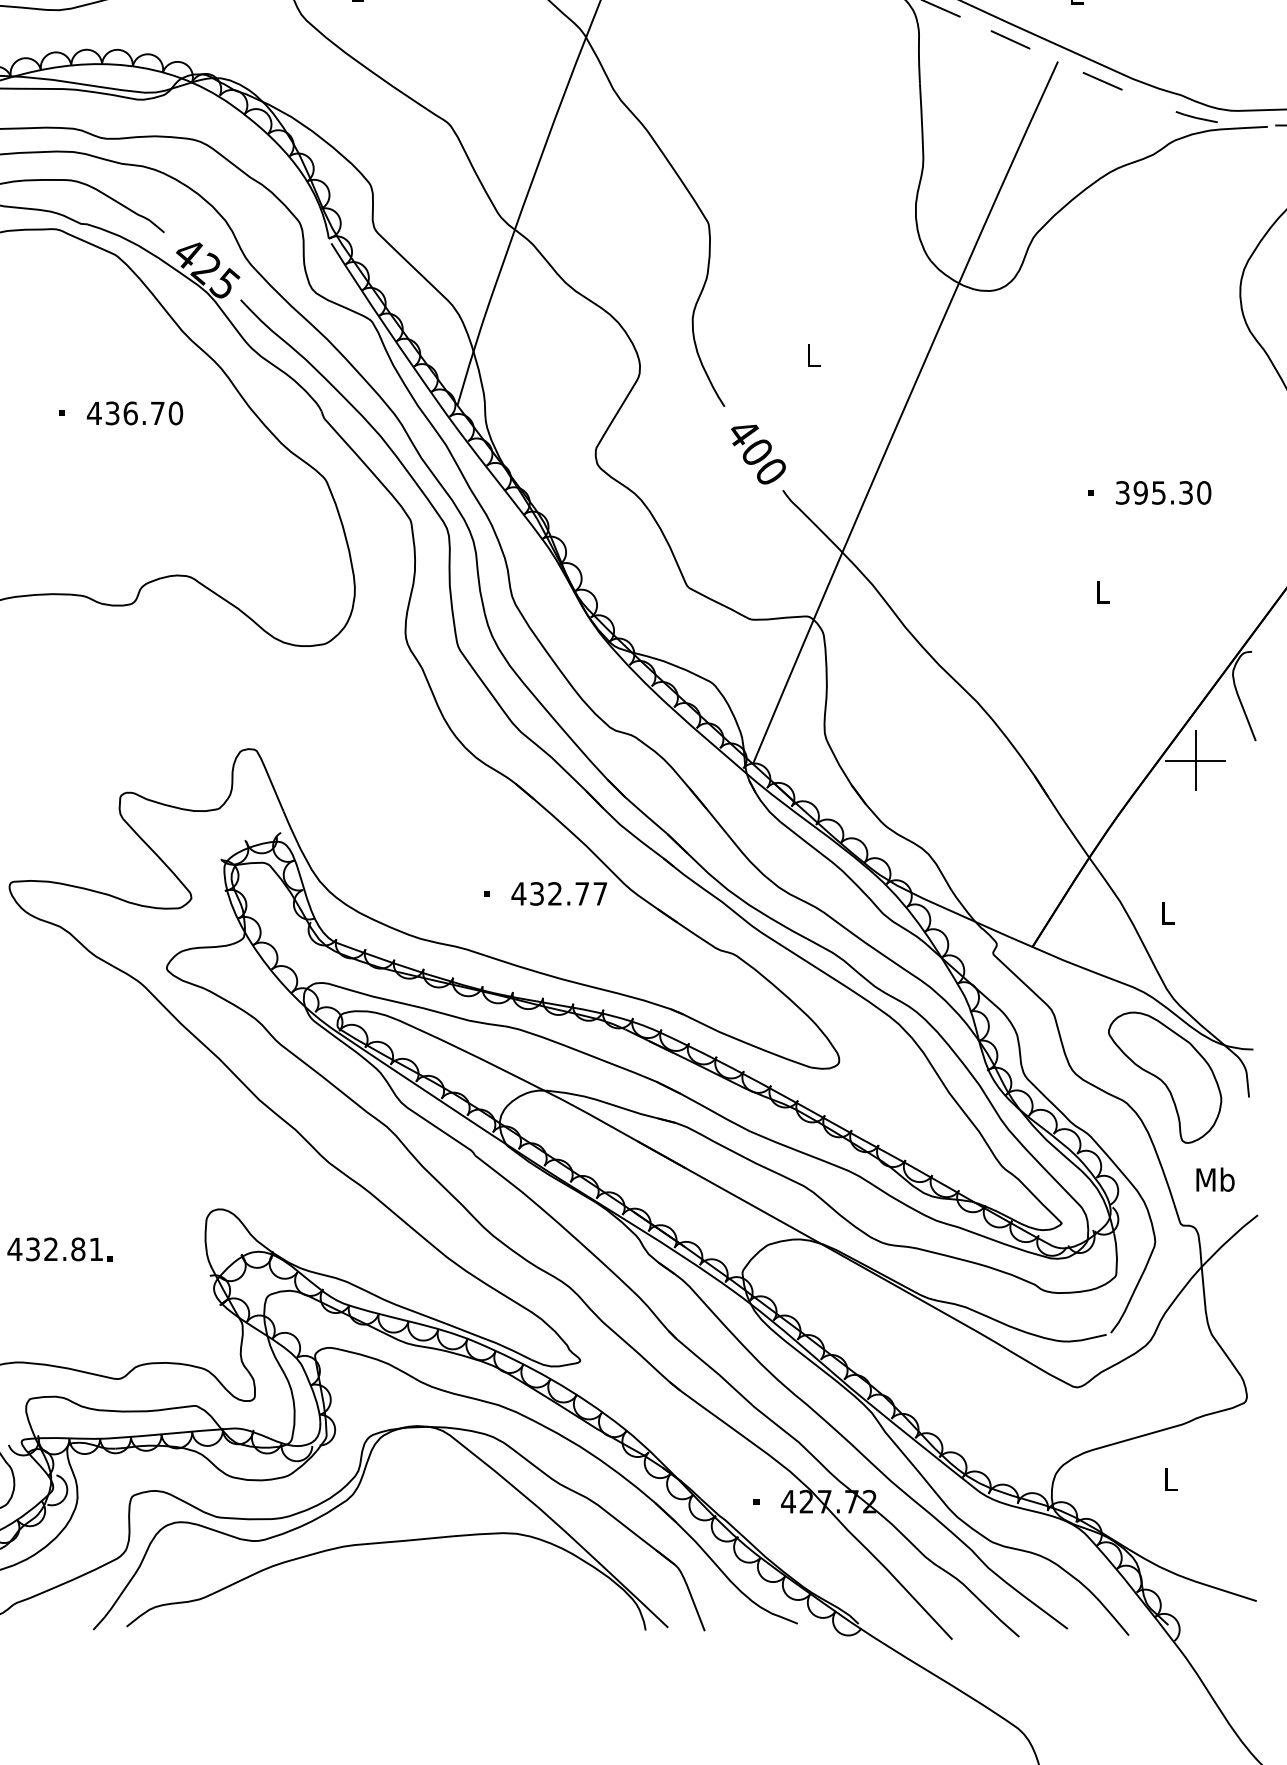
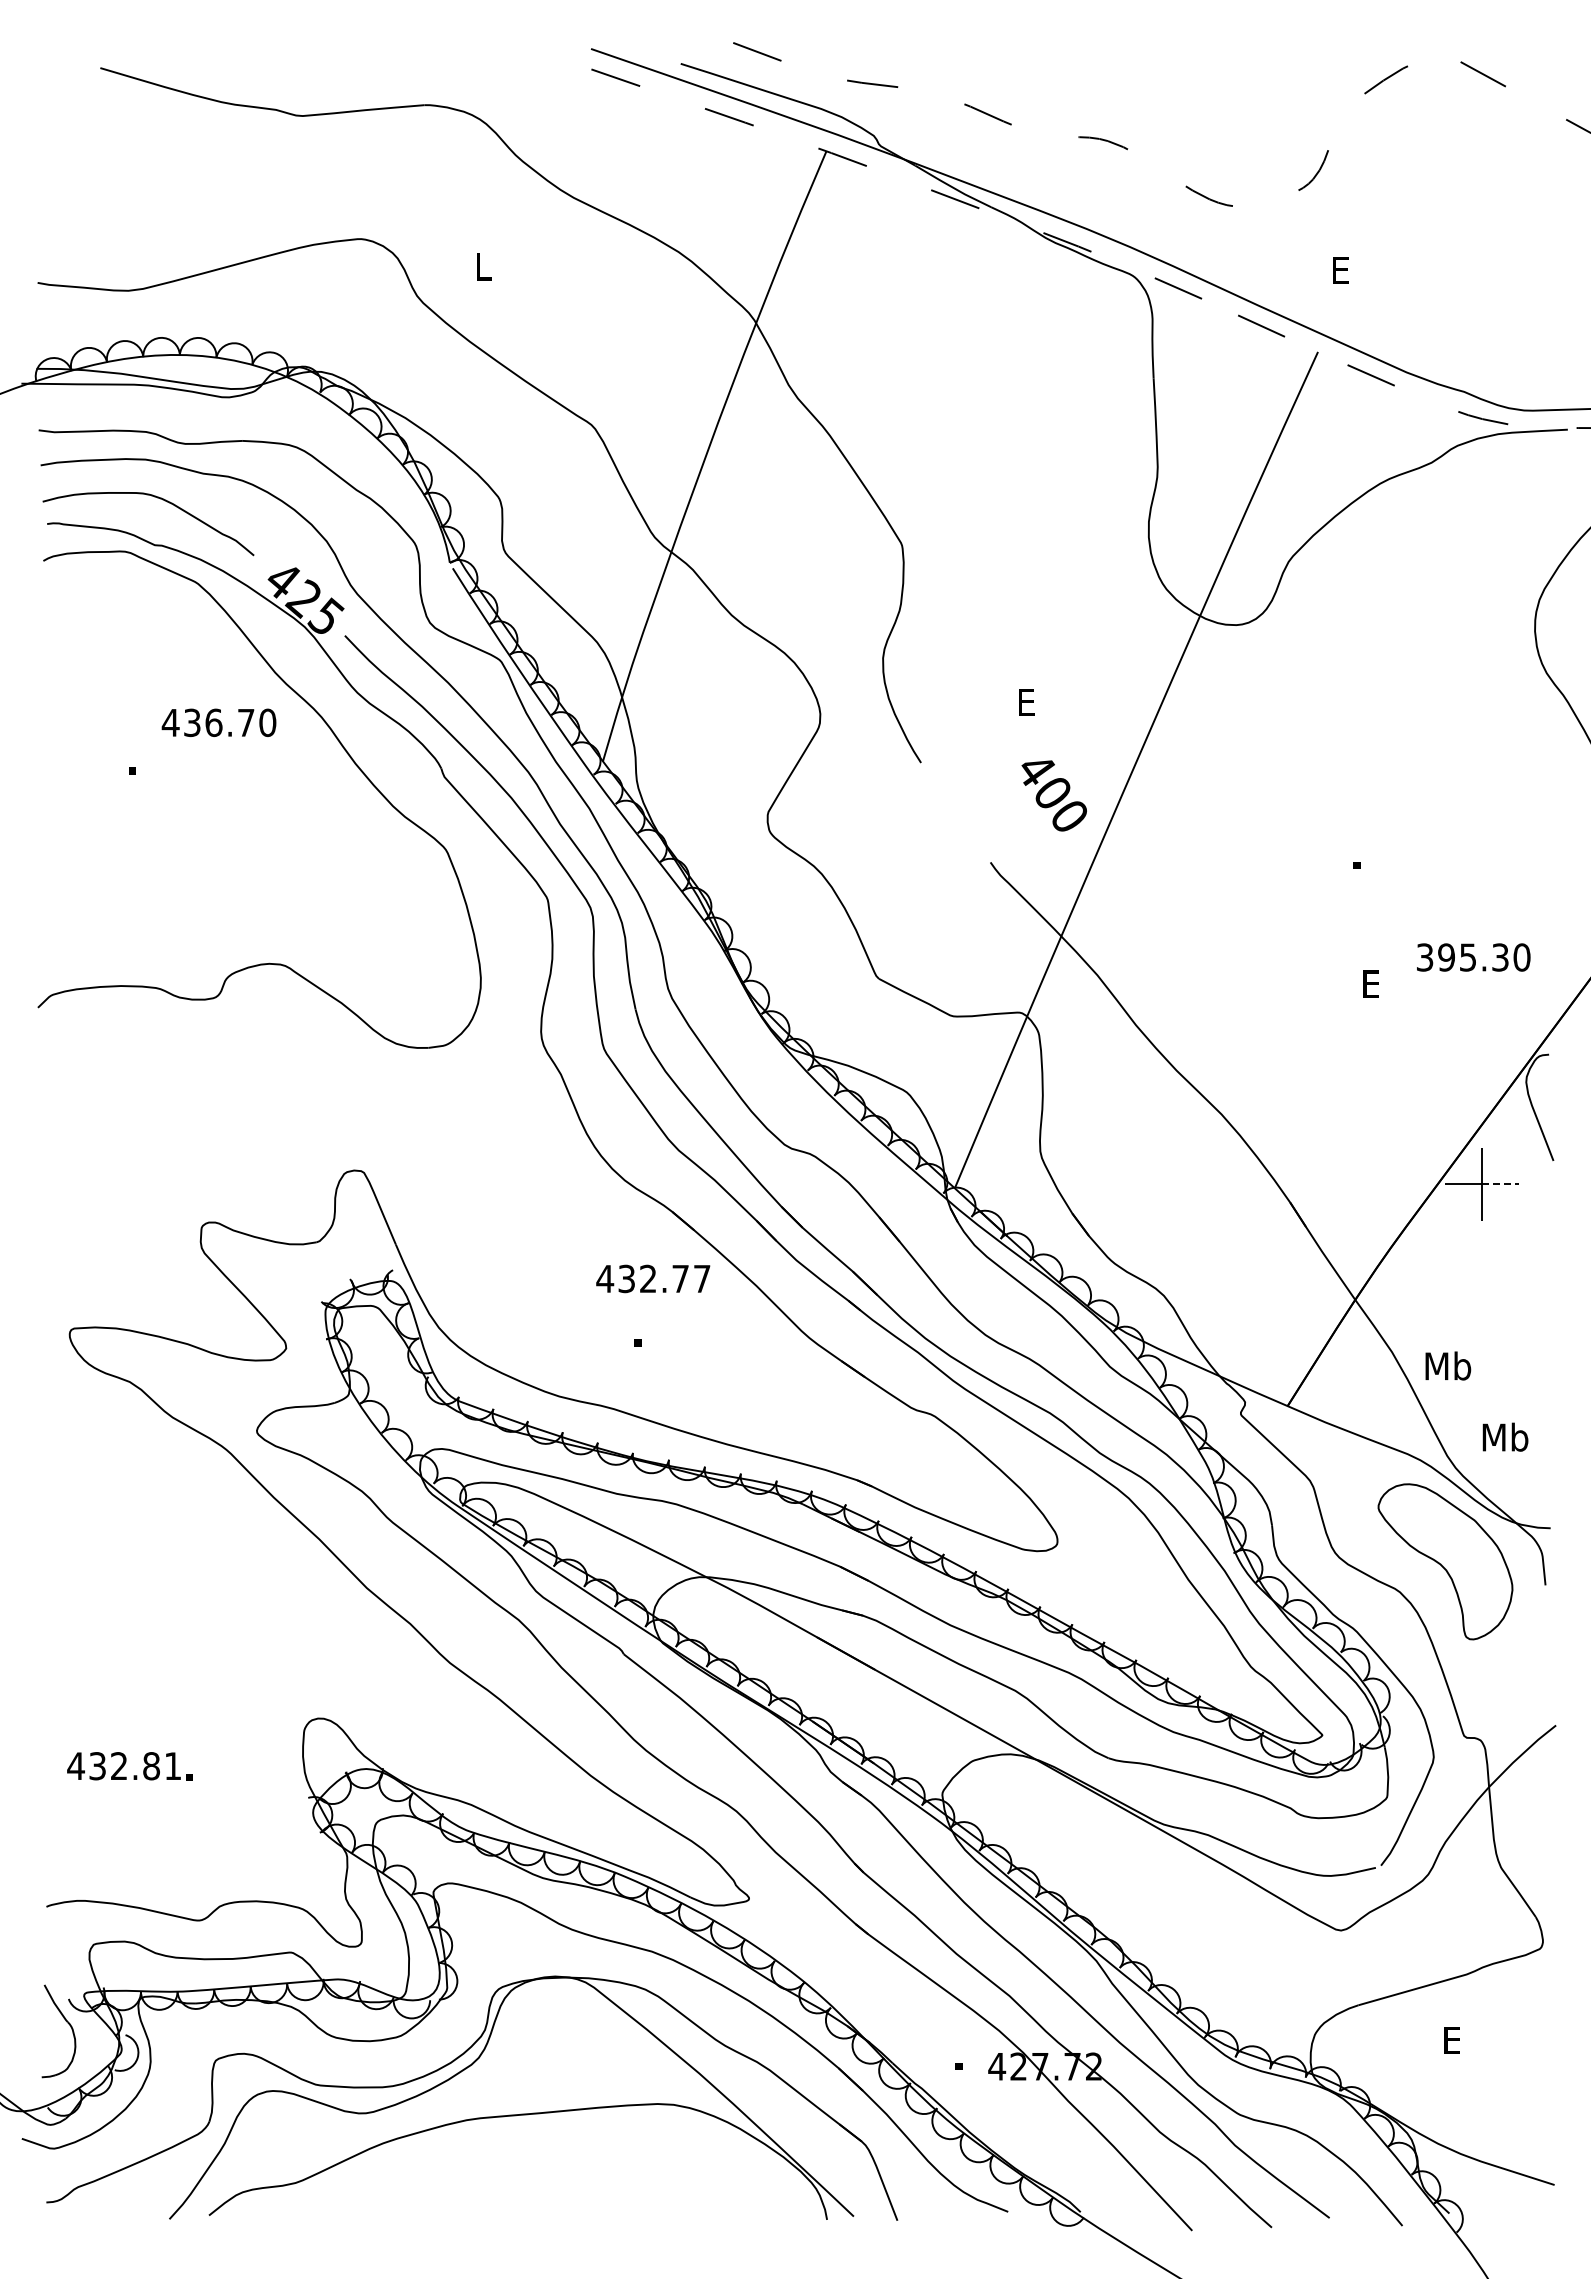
text: (813, 356) -> (1026, 702), L -> E
text: (134, 413) -> (218, 722), moved
text: (757, 454) -> (1053, 795), moved
text: (1163, 492) -> (1473, 957), moved
text: (1102, 592) -> (1371, 983), L -> E
line: (1211, 760) -> (1500, 1184), solid -> dashed
text: (559, 893) -> (653, 1278), moved
text: (1167, 912) -> (1448, 1365), L -> Mb
text: (1215, 1179) -> (1505, 1436), moved
text: (1170, 1479) -> (1452, 2040), L -> E

